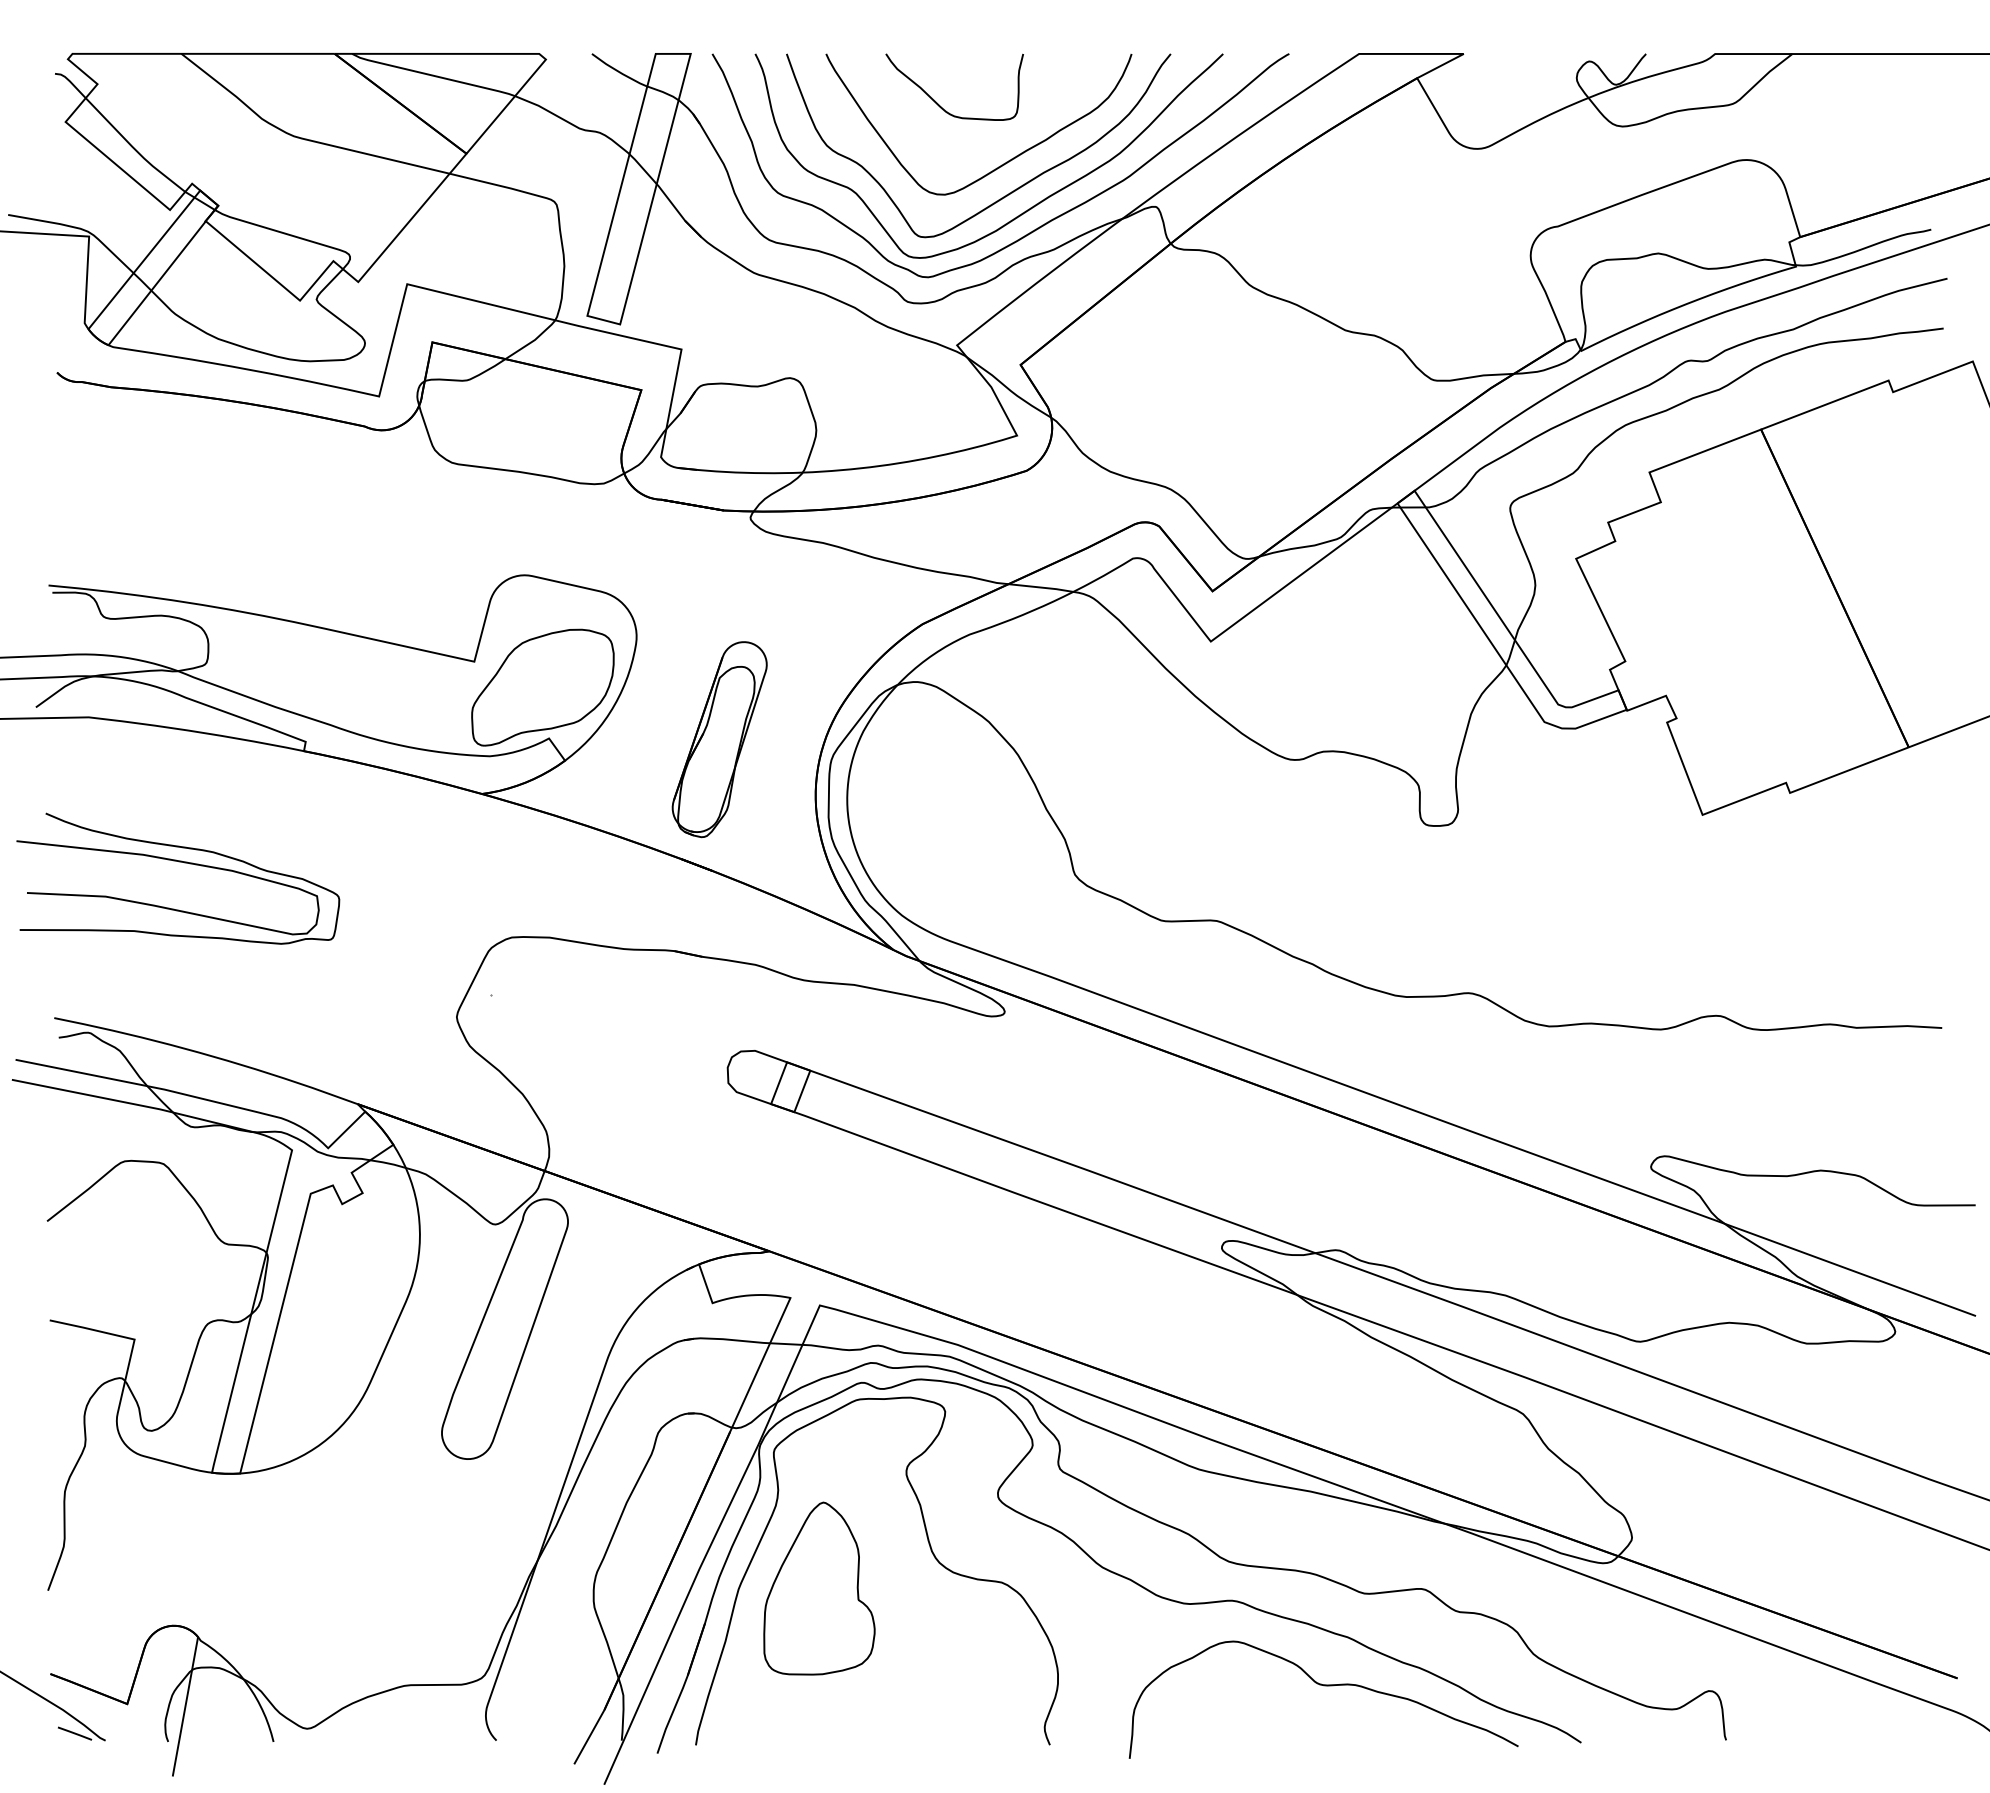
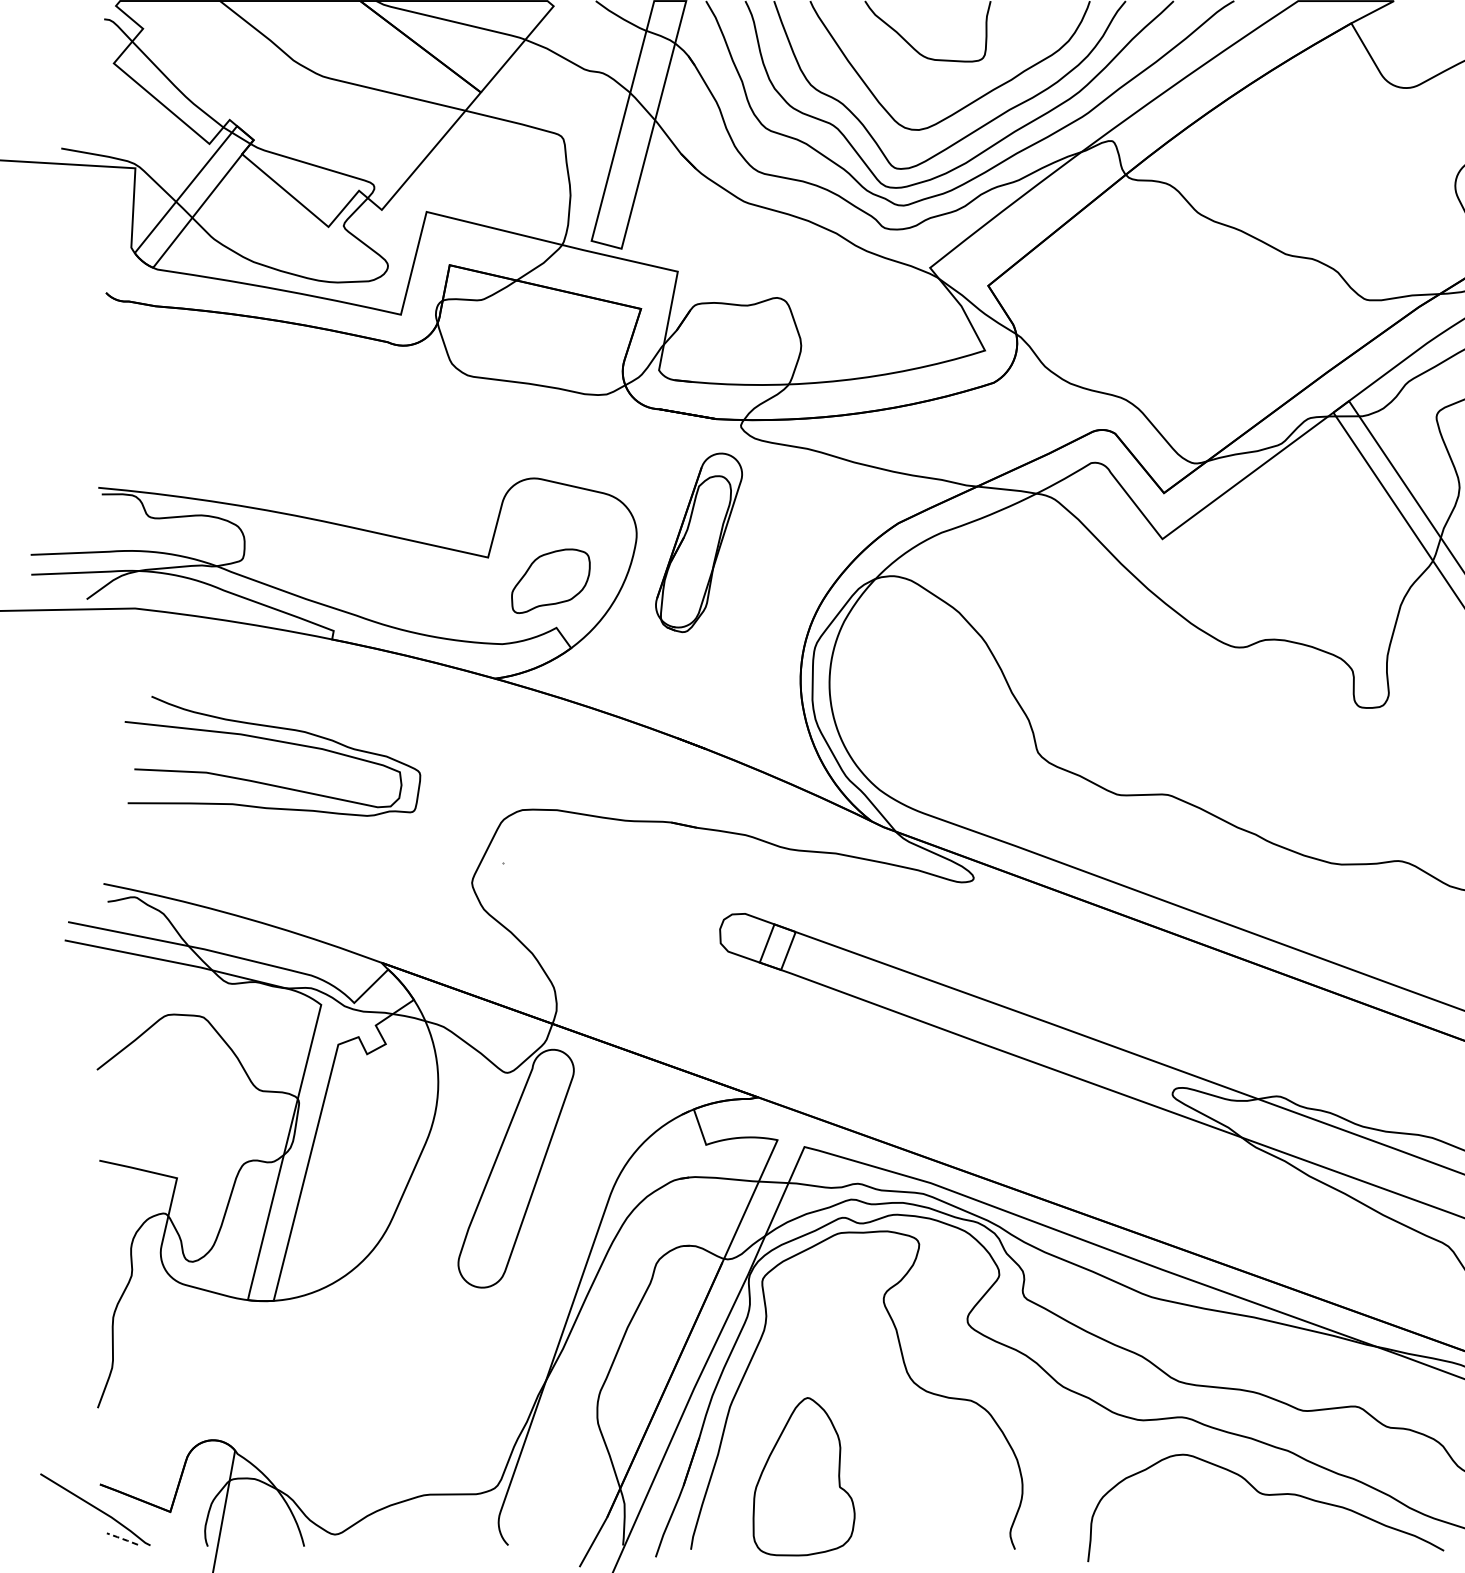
part: (542, 687) -> (550, 581), size x0.6
part: (719, 739) -> (698, 542), moved
part: (178, 862) -> (273, 741), moved
part: (819, 1588) -> (804, 1476), moved
line: (74, 1733) -> (122, 1538), solid -> dashed

